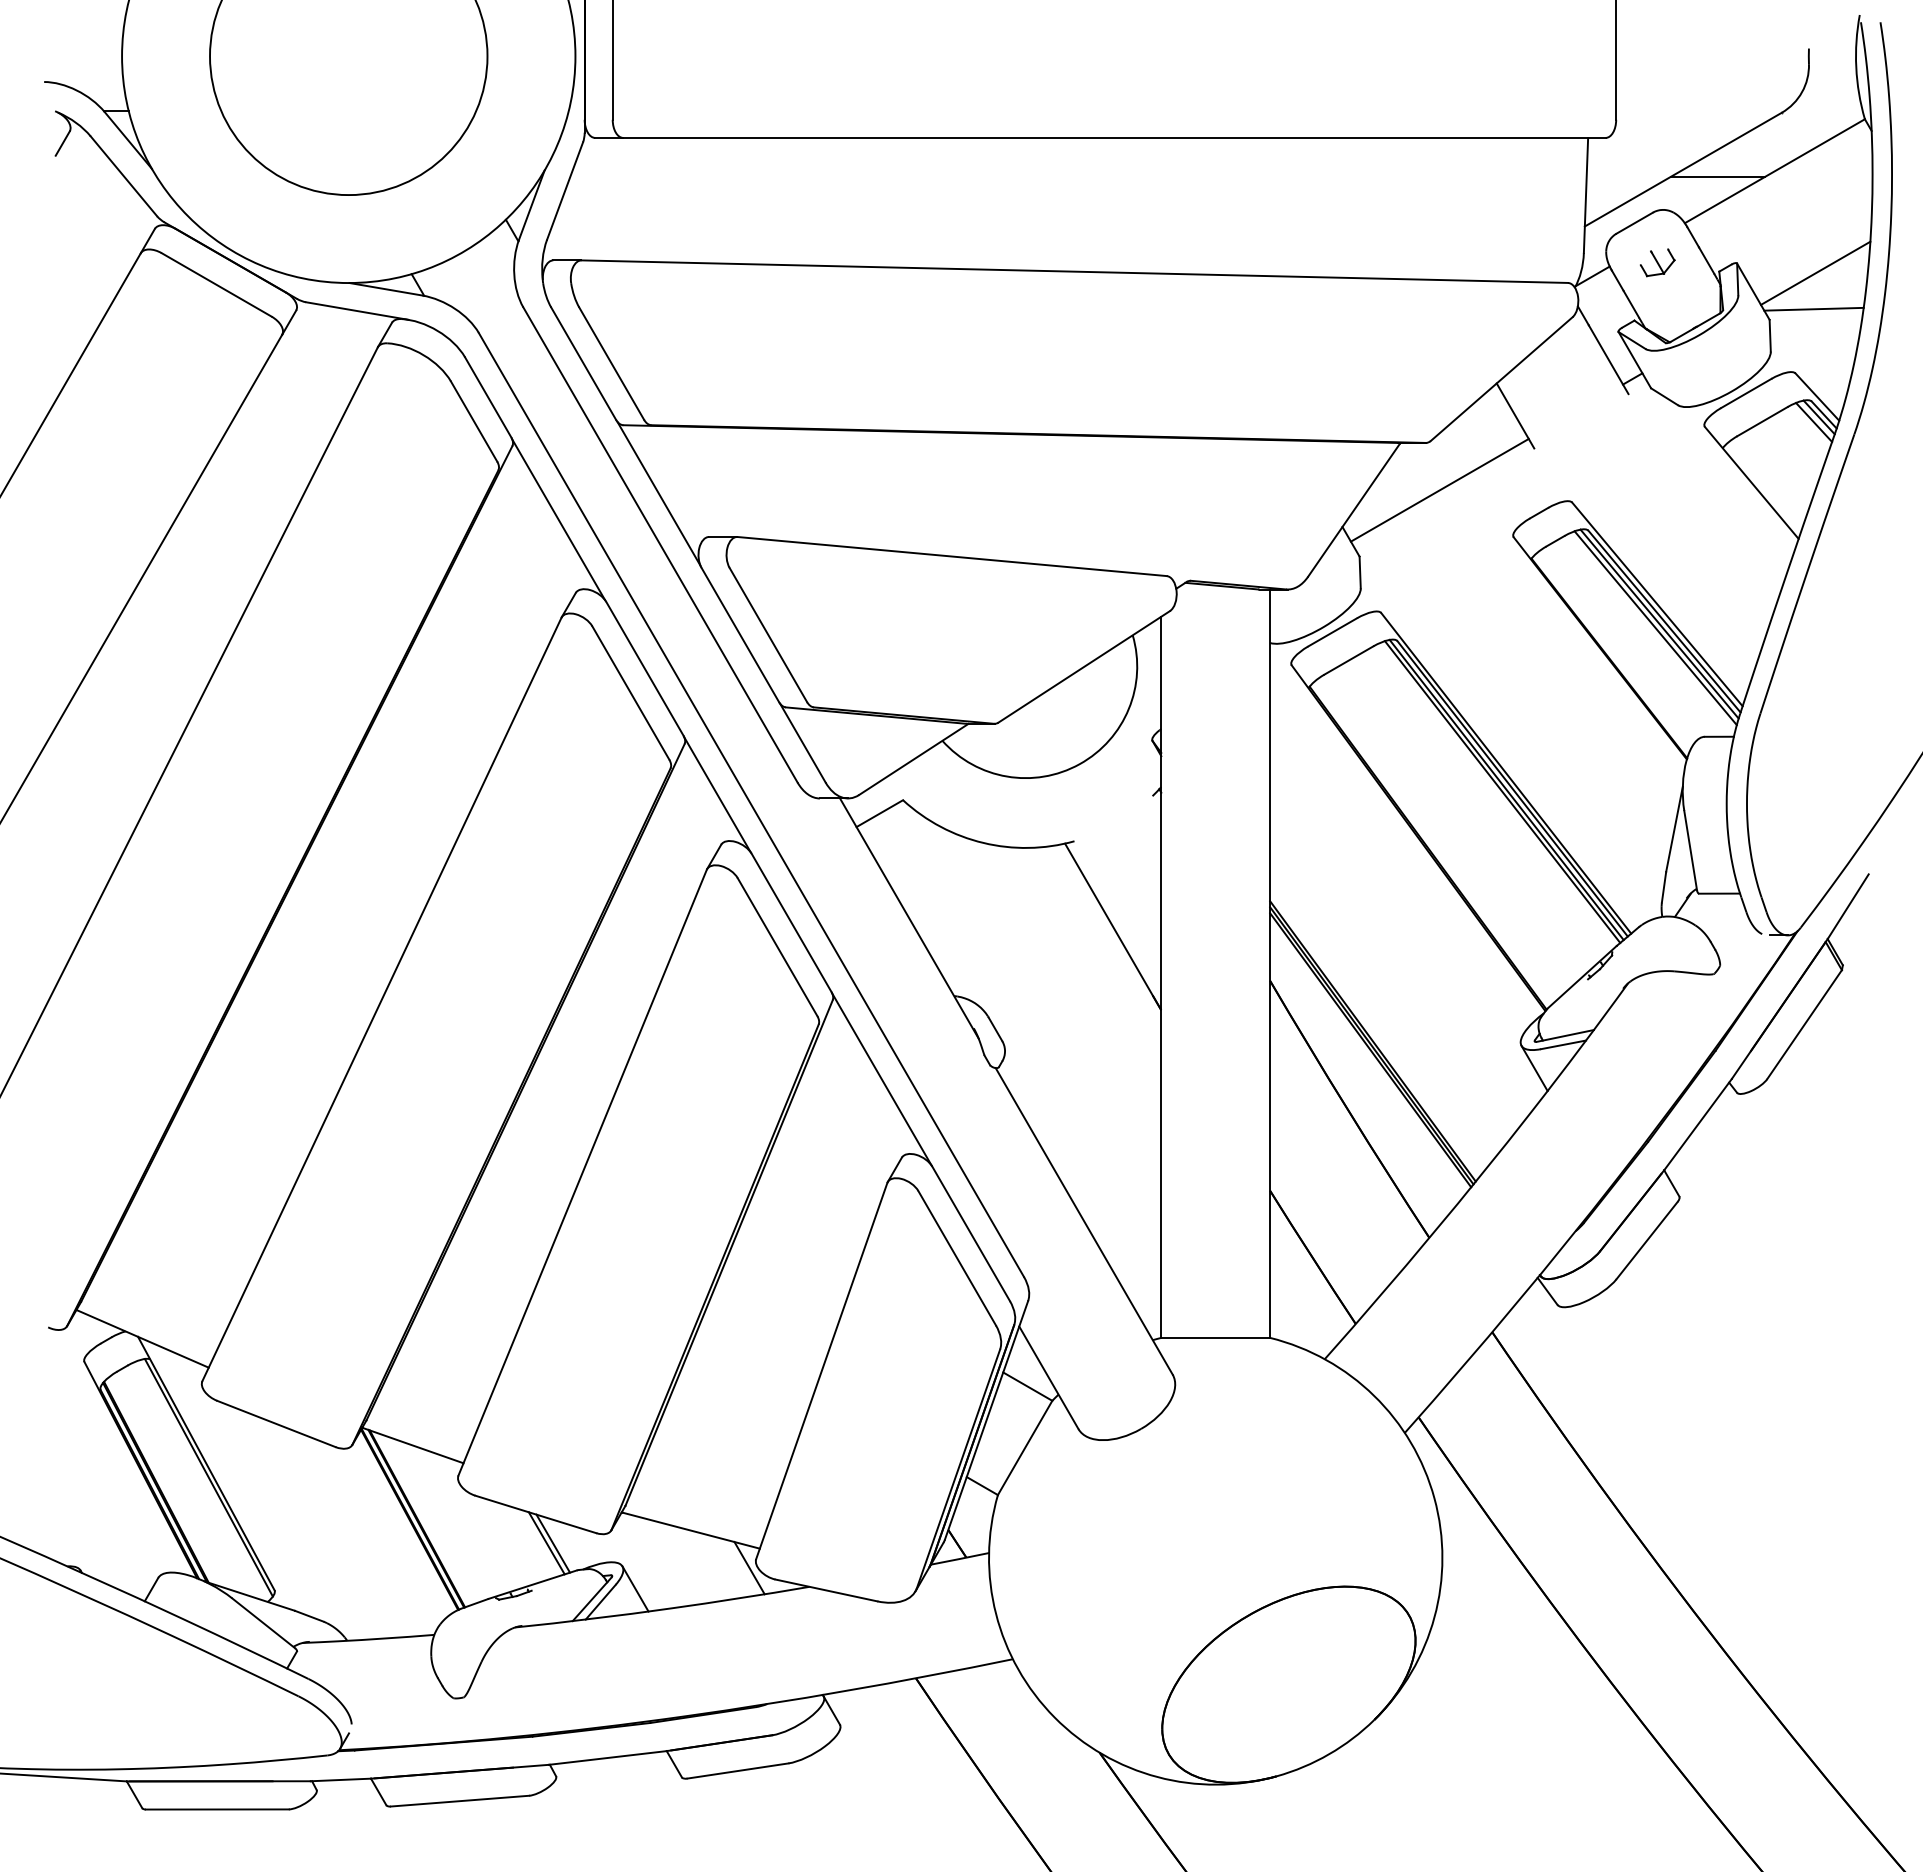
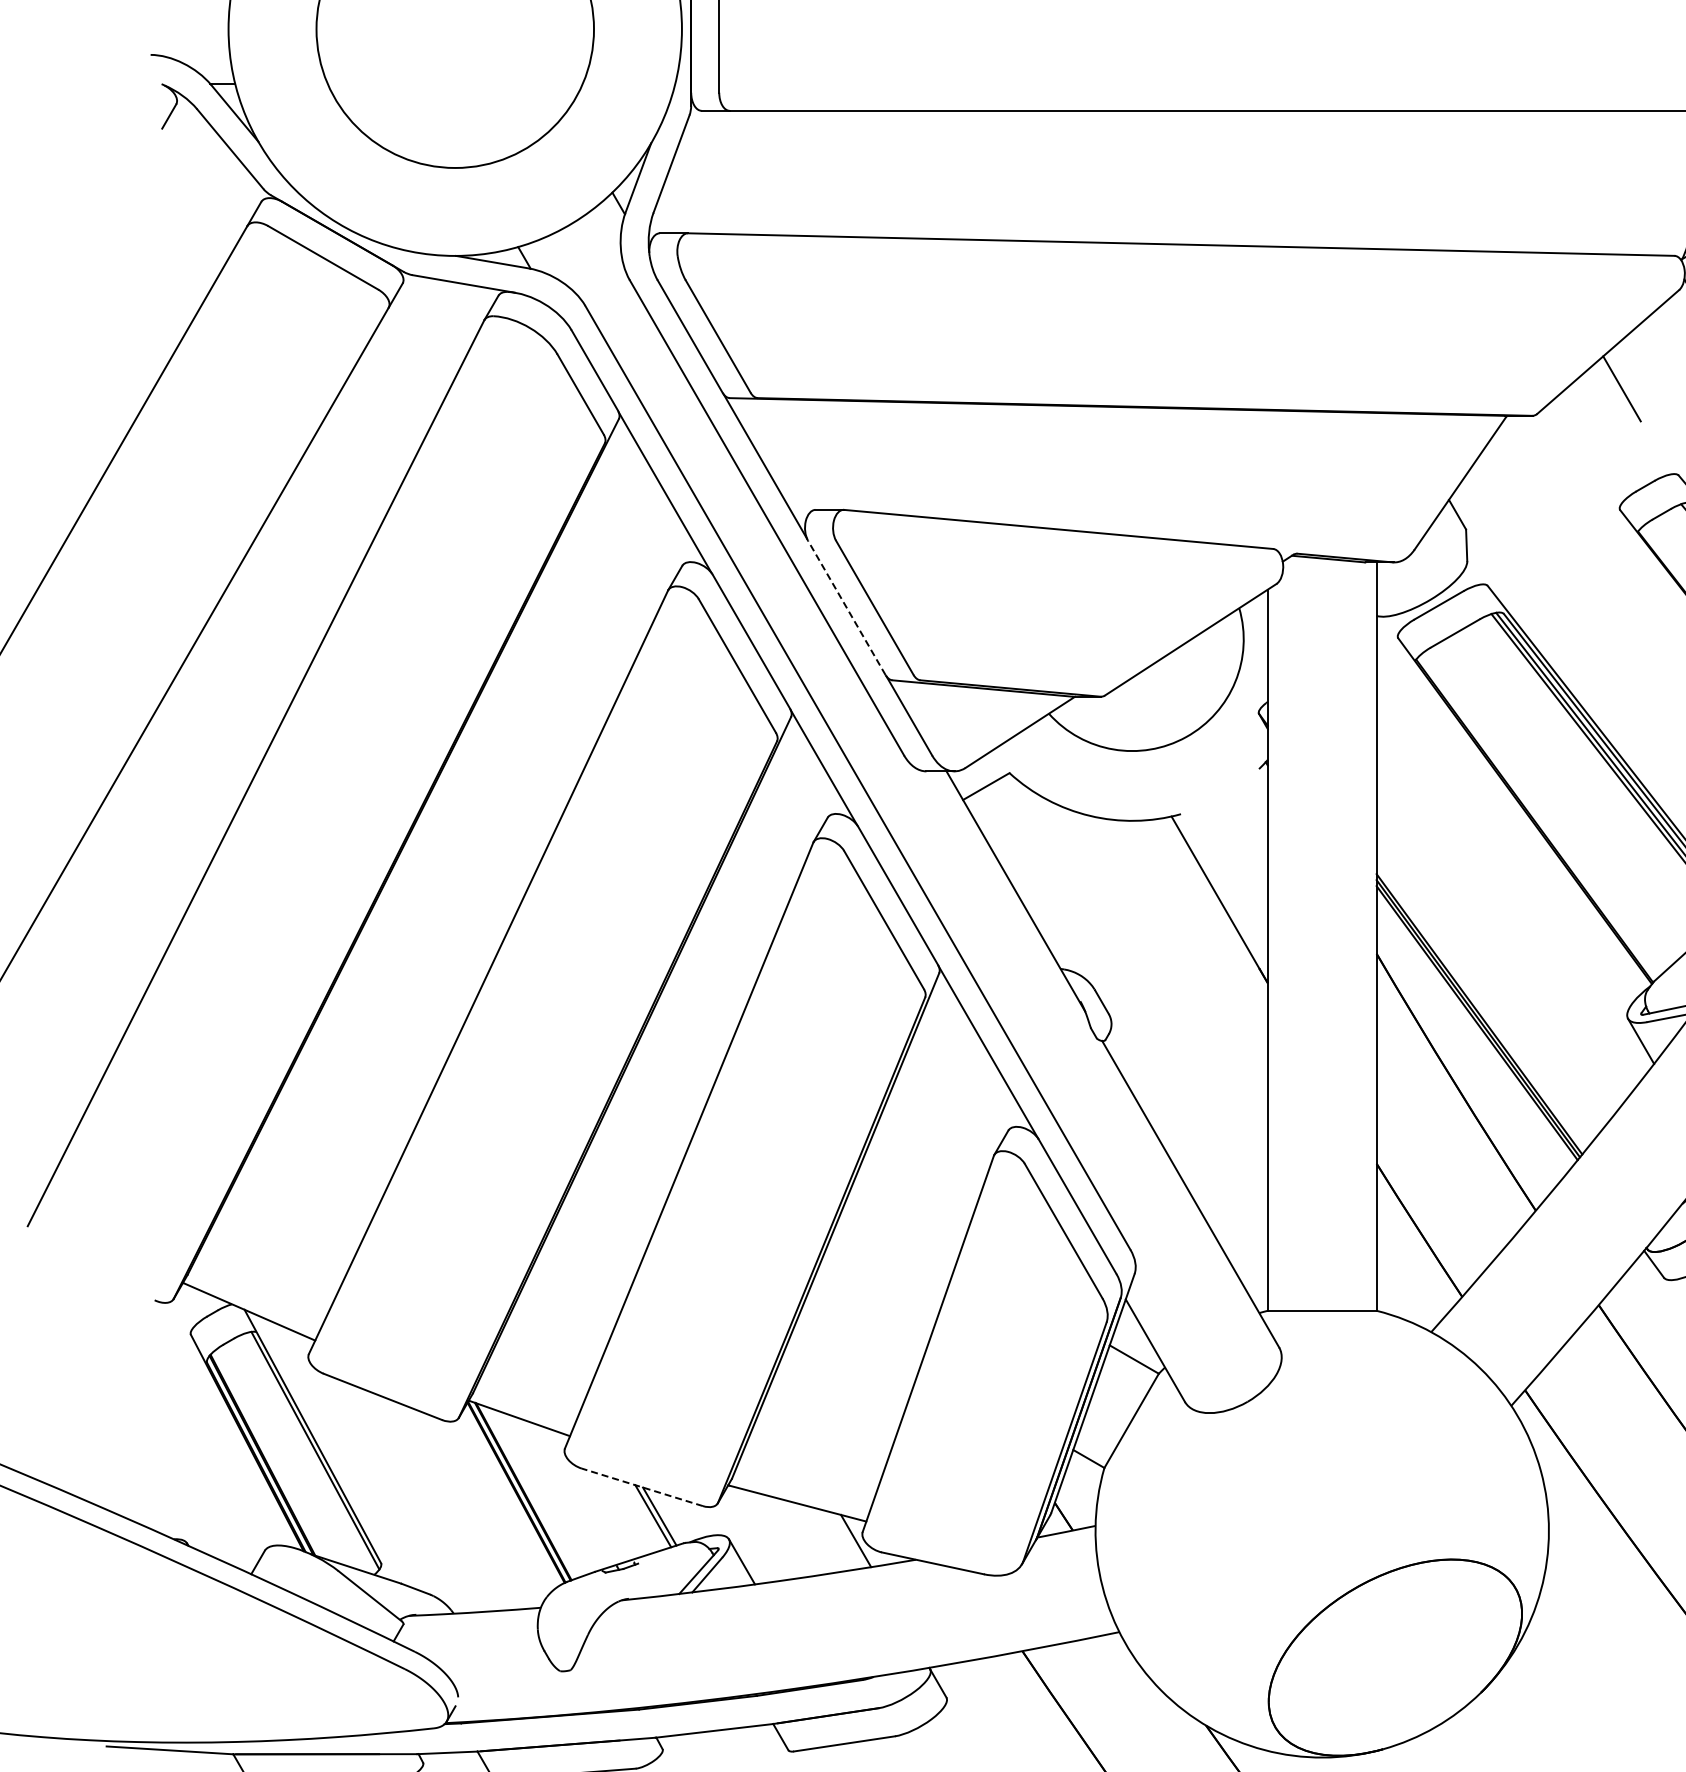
line: (1439, 489) -> (1546, 462), removed
line: (740, 634) -> (847, 607), solid -> dashed
line: (535, 1514) -> (642, 1487), solid -> dashed

